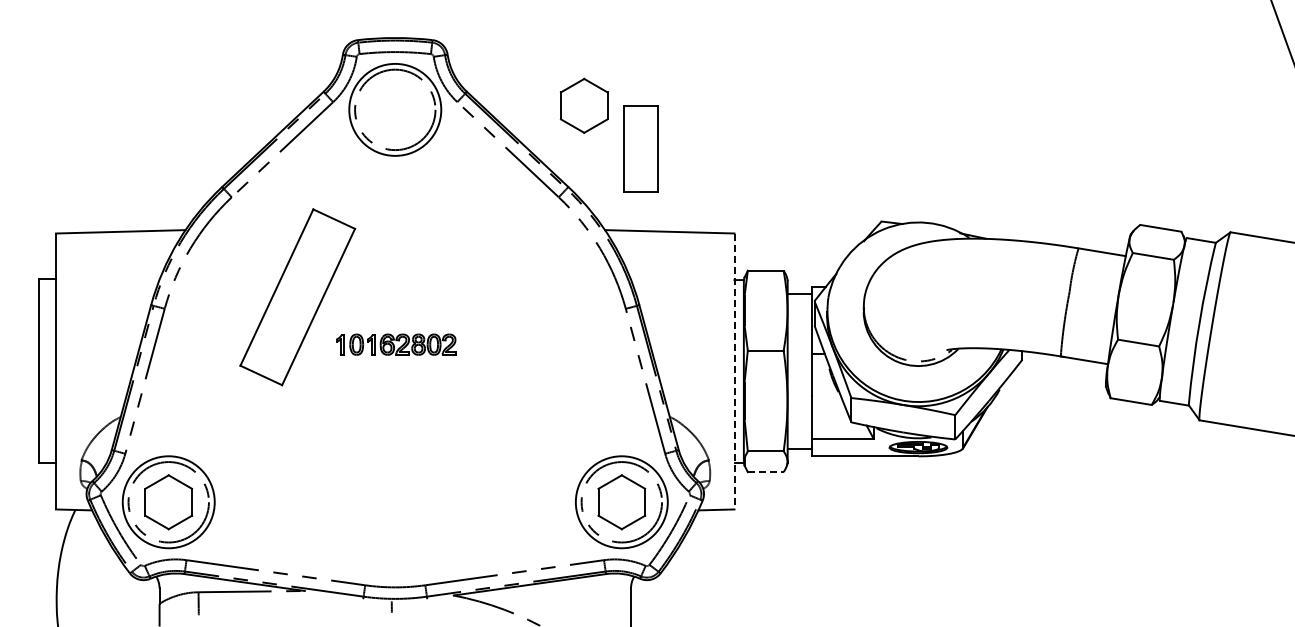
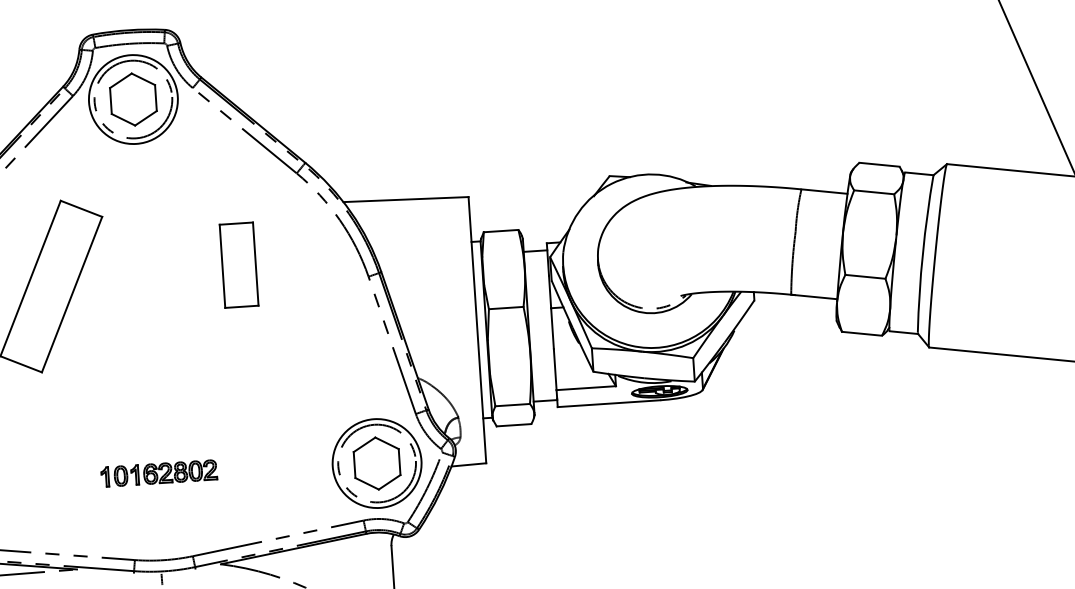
part: (583, 105) -> (132, 99), moved
part: (640, 148) -> (238, 264), moved
part: (396, 344) -> (159, 473), moved
line: (734, 371) -> (477, 330), dashed -> solid
line: (765, 472) -> (513, 425), dashed -> solid

